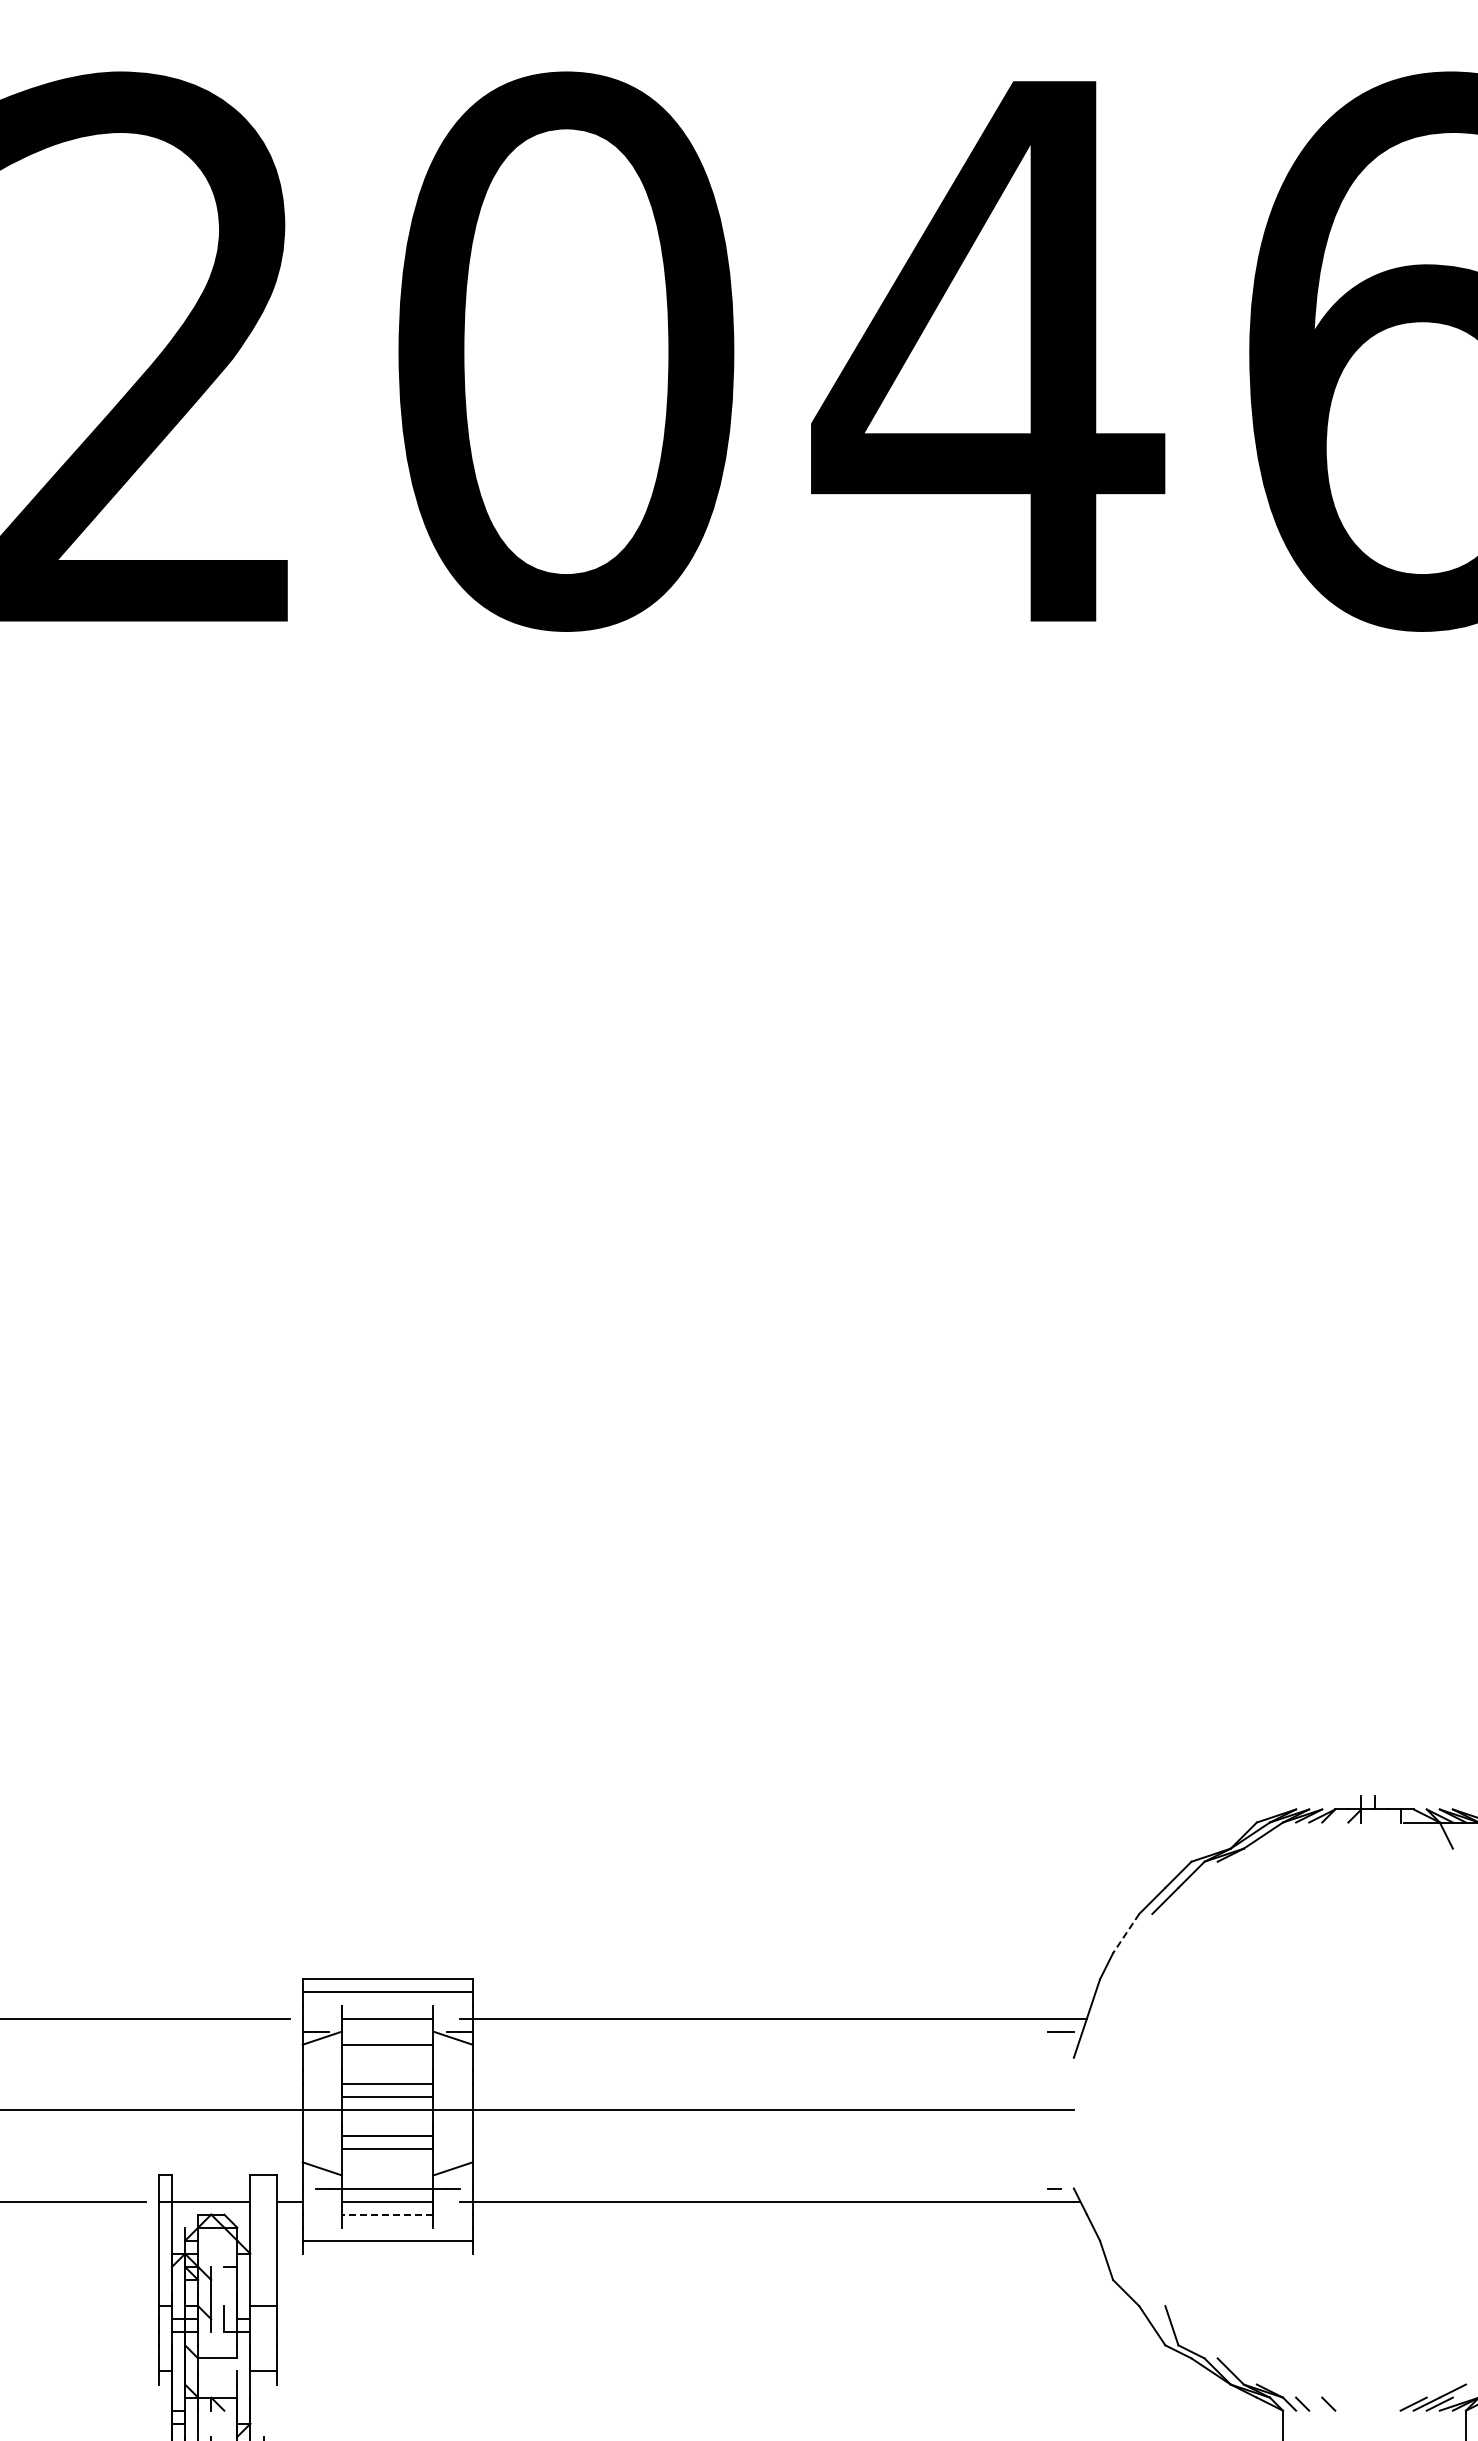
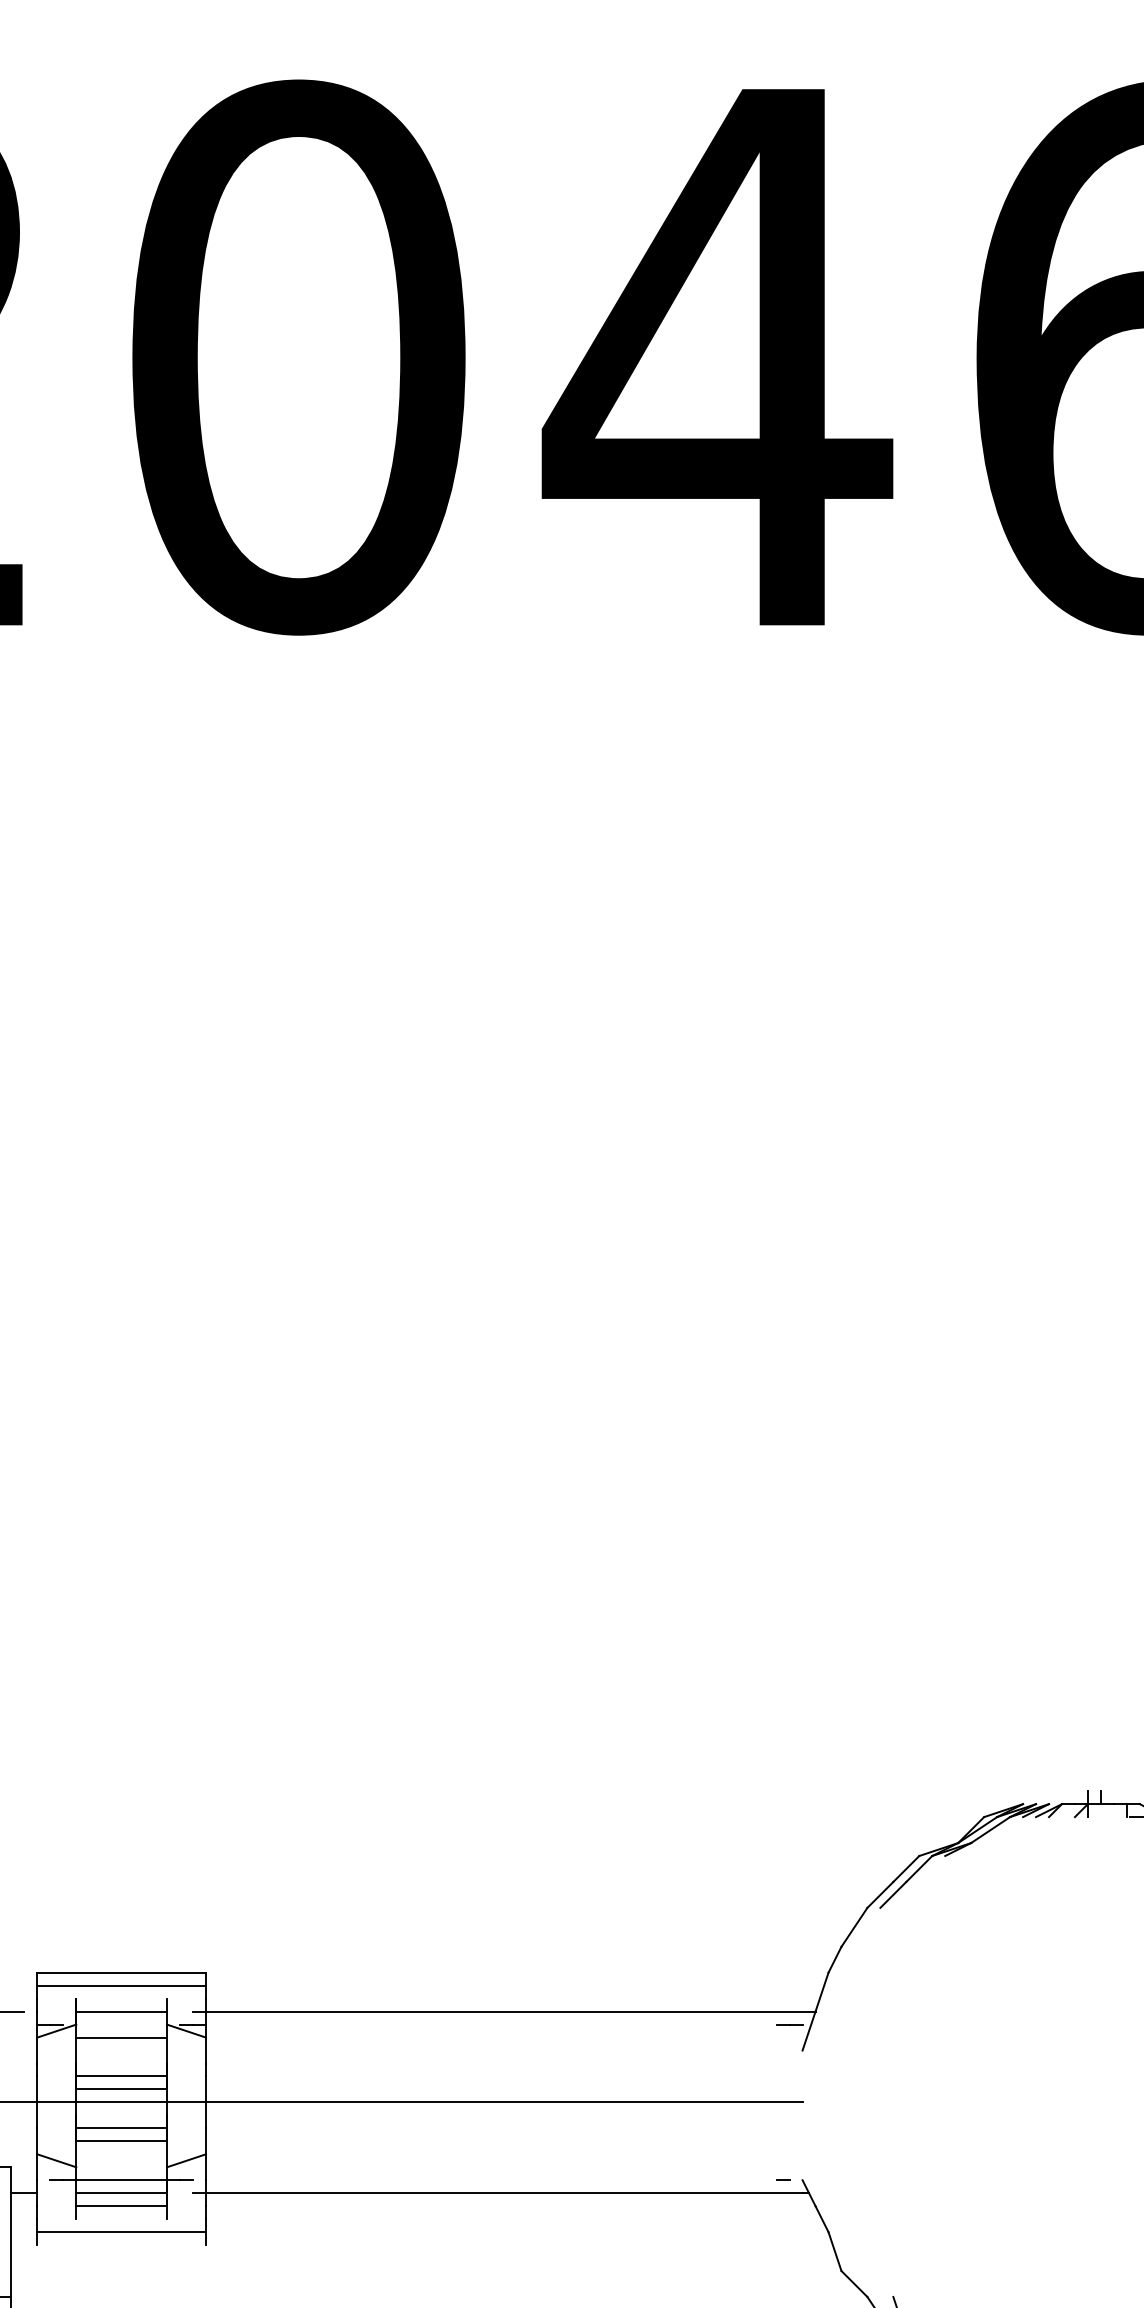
line: (1126, 1933) -> (854, 1927), dashed -> solid
line: (387, 2214) -> (121, 2206), dashed -> solid

